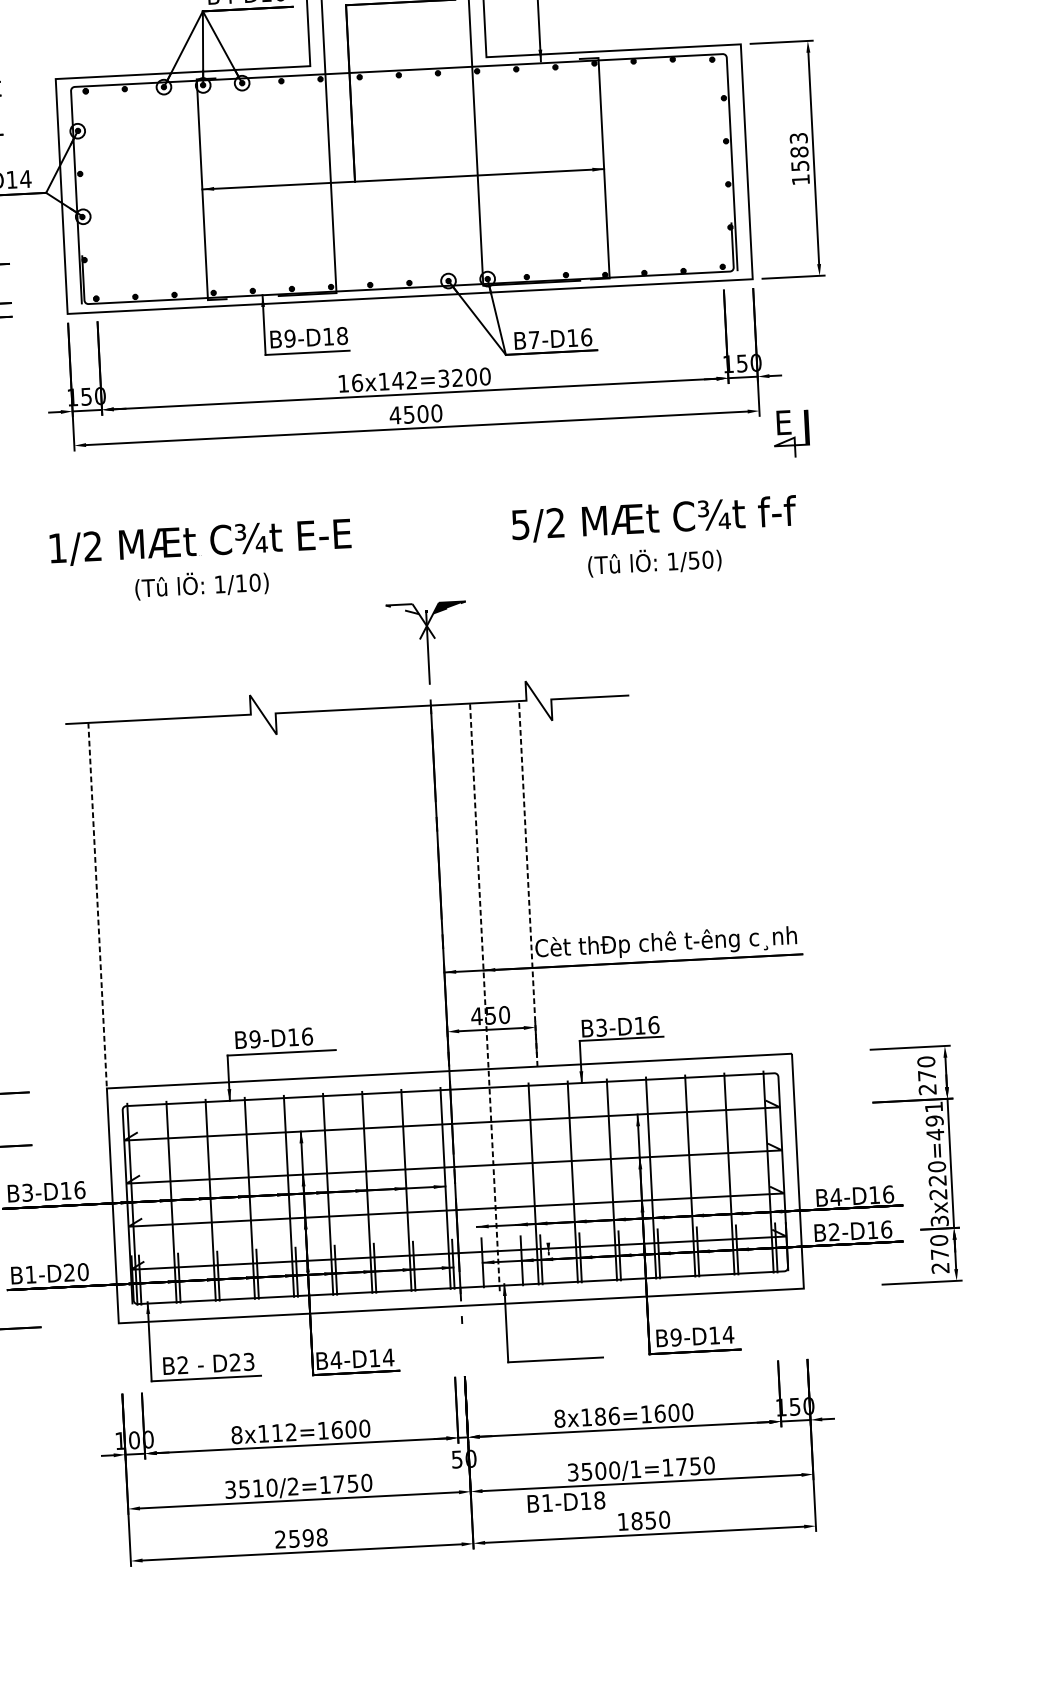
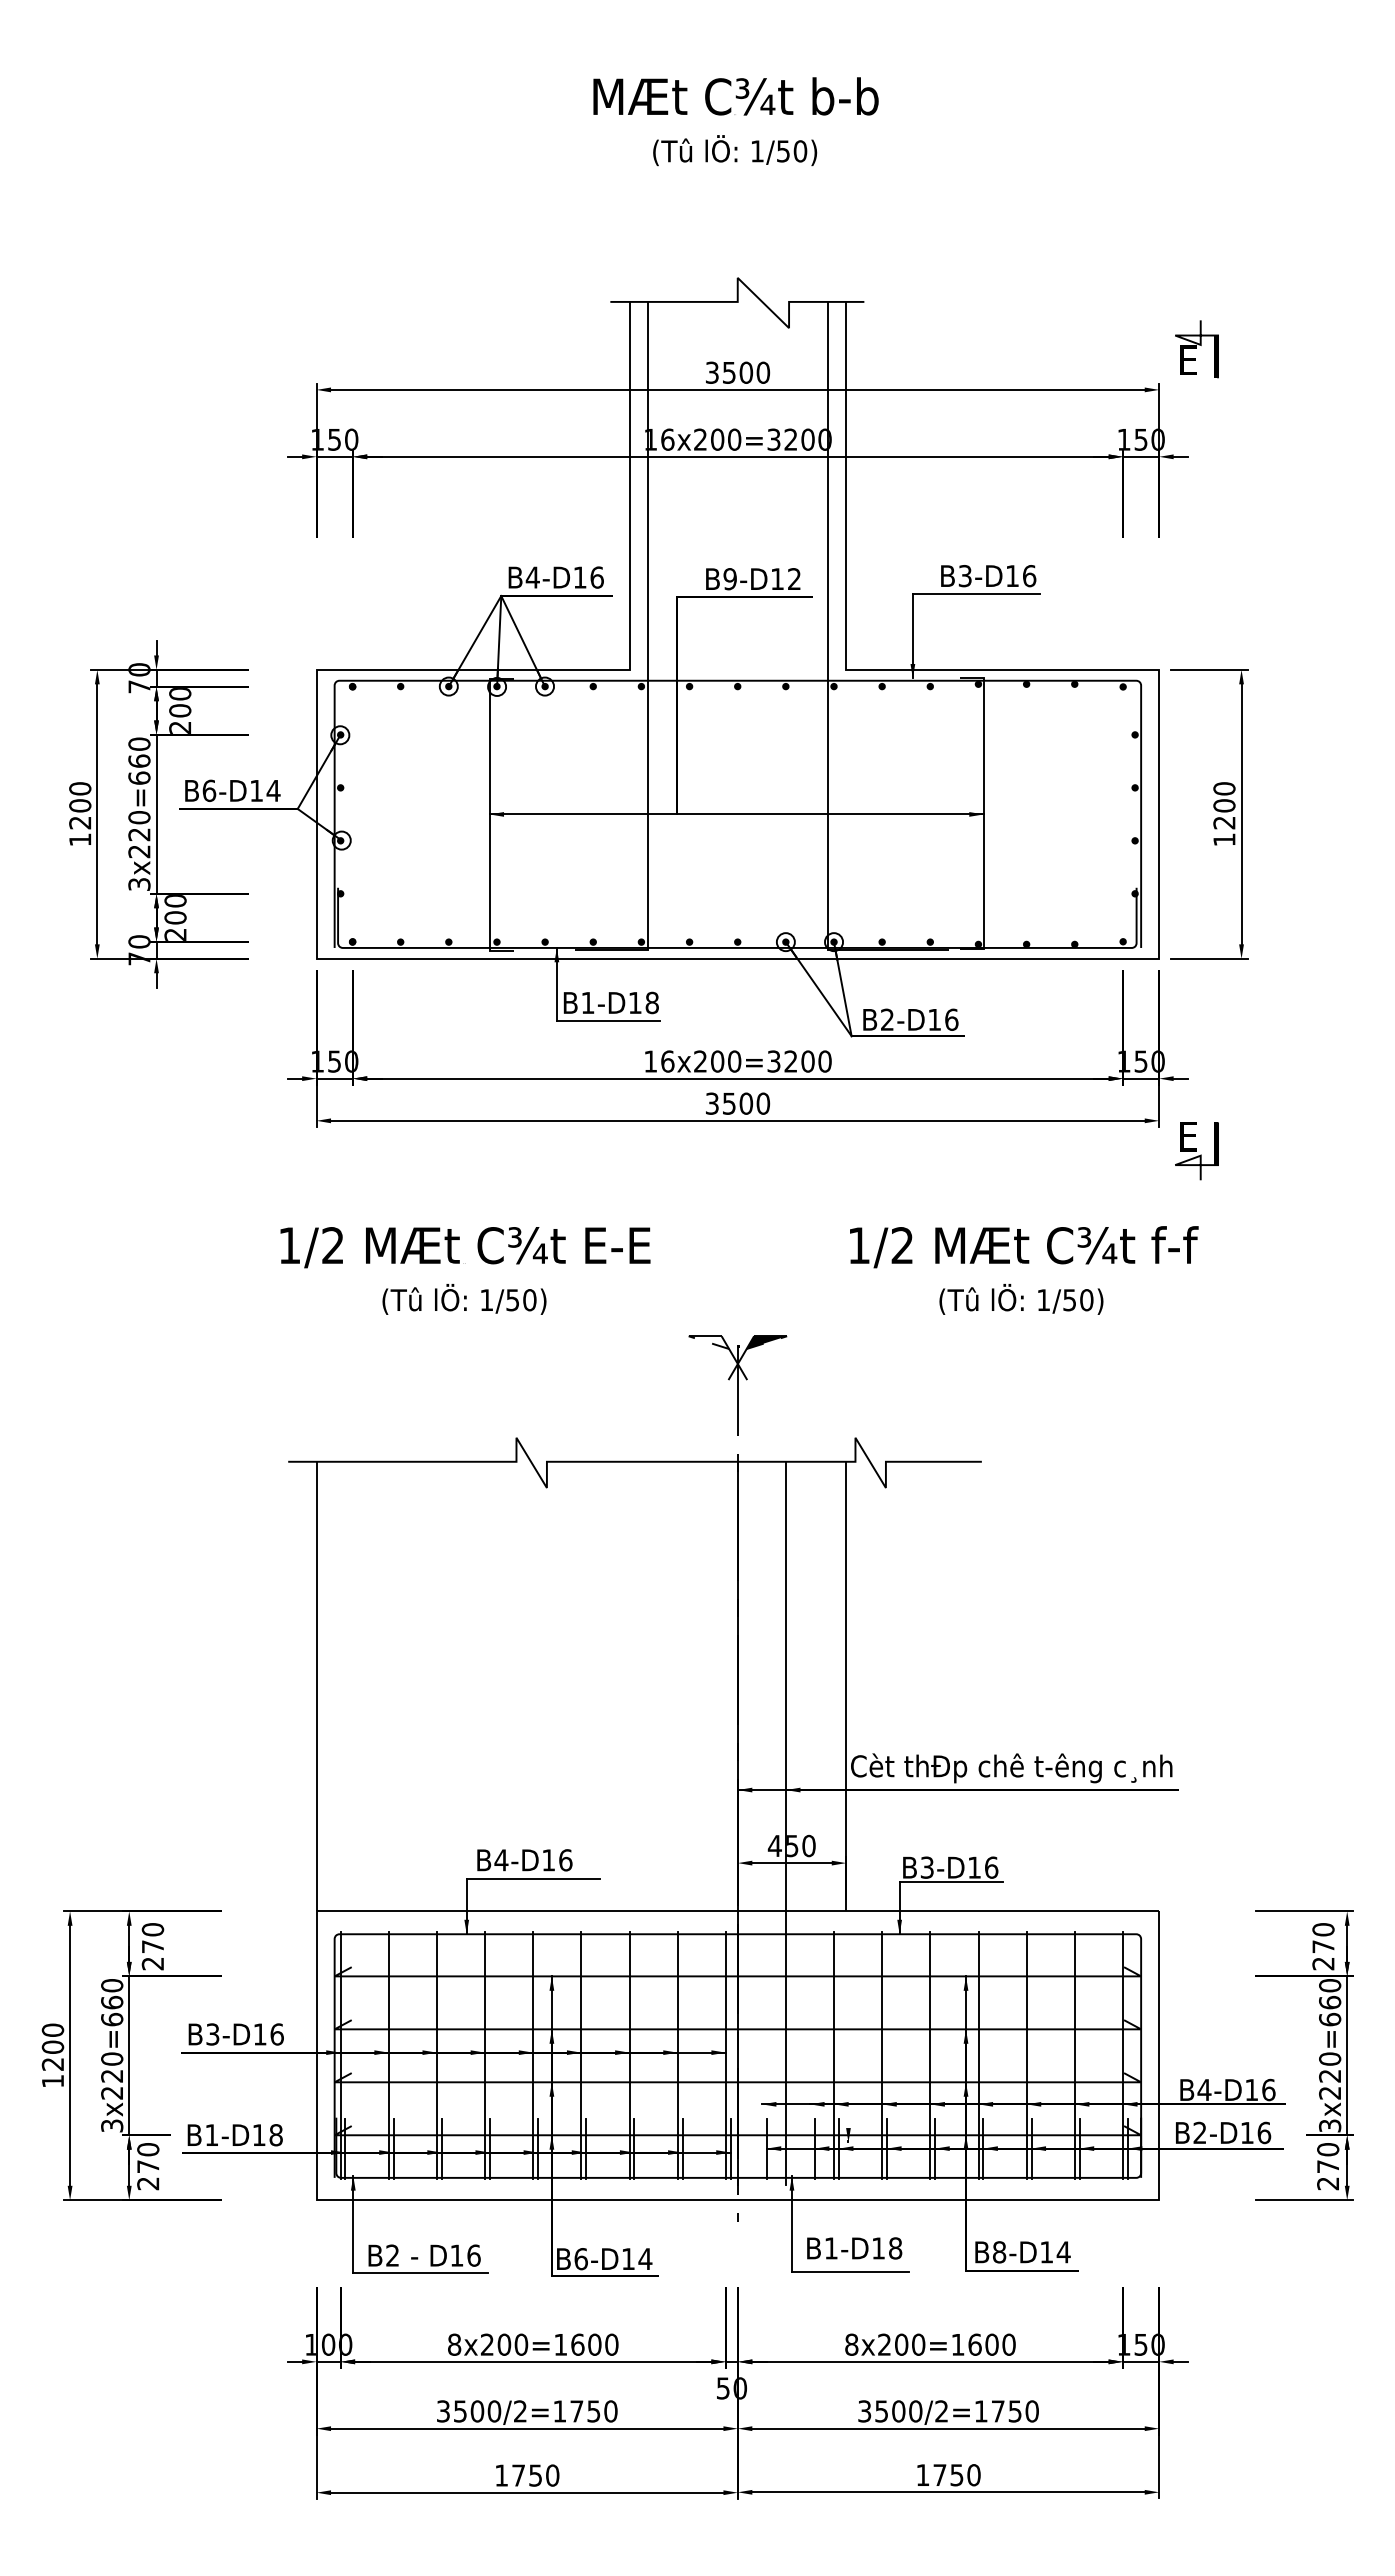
text: (799, 151) -> (1224, 805), 1583 -> 1200
text: (289, 338) -> (587, 1002), B9-D18 -> B1-D18
text: (534, 339) -> (887, 1019), B7-D16 -> B2-D16
text: (397, 380) -> (717, 1061), 16x142=3200 -> 16x200=3200
text: (395, 415) -> (712, 1103), 4500 -> 3500
text: (520, 524) -> (858, 1245), 5/2 -> 1/2
text: (241, 583) -> (512, 1300), 1/10) -> 1/50)
line: (528, 883) -> (846, 1686), dashed -> solid
line: (97, 905) -> (316, 1686), dashed -> solid
line: (485, 996) -> (786, 1822), dashed -> solid
text: (255, 1039) -> (501, 1860), B9-D16 -> B4-D16
text: (935, 1120) -> (1330, 2002), 3x220=491 -> 3x220=660
text: (76, 1272) -> (267, 2135), B1-D20 -> B1-D18
text: (676, 1337) -> (999, 2252), B9-D14 -> B8-D14
text: (336, 1360) -> (581, 2259), B4-D14 -> B6-D14
text: (242, 1362) -> (465, 2255), D23 -> D16
text: (600, 1416) -> (901, 2344), 8x186=1600 -> 8x200=1600
text: (277, 1432) -> (504, 2344), 8x112=1600 -> 8x200=1600
text: (635, 1469) -> (941, 2411), 3500/1=1750 -> 3500/2=1750
text: (258, 1488) -> (477, 2411), 3510/2=1750 -> 3500/2=1750
text: (566, 1502) -> (854, 2248), moved
text: (636, 1521) -> (939, 2475), 1850 -> 1750
text: (301, 1538) -> (527, 2475), 2598 -> 1750

